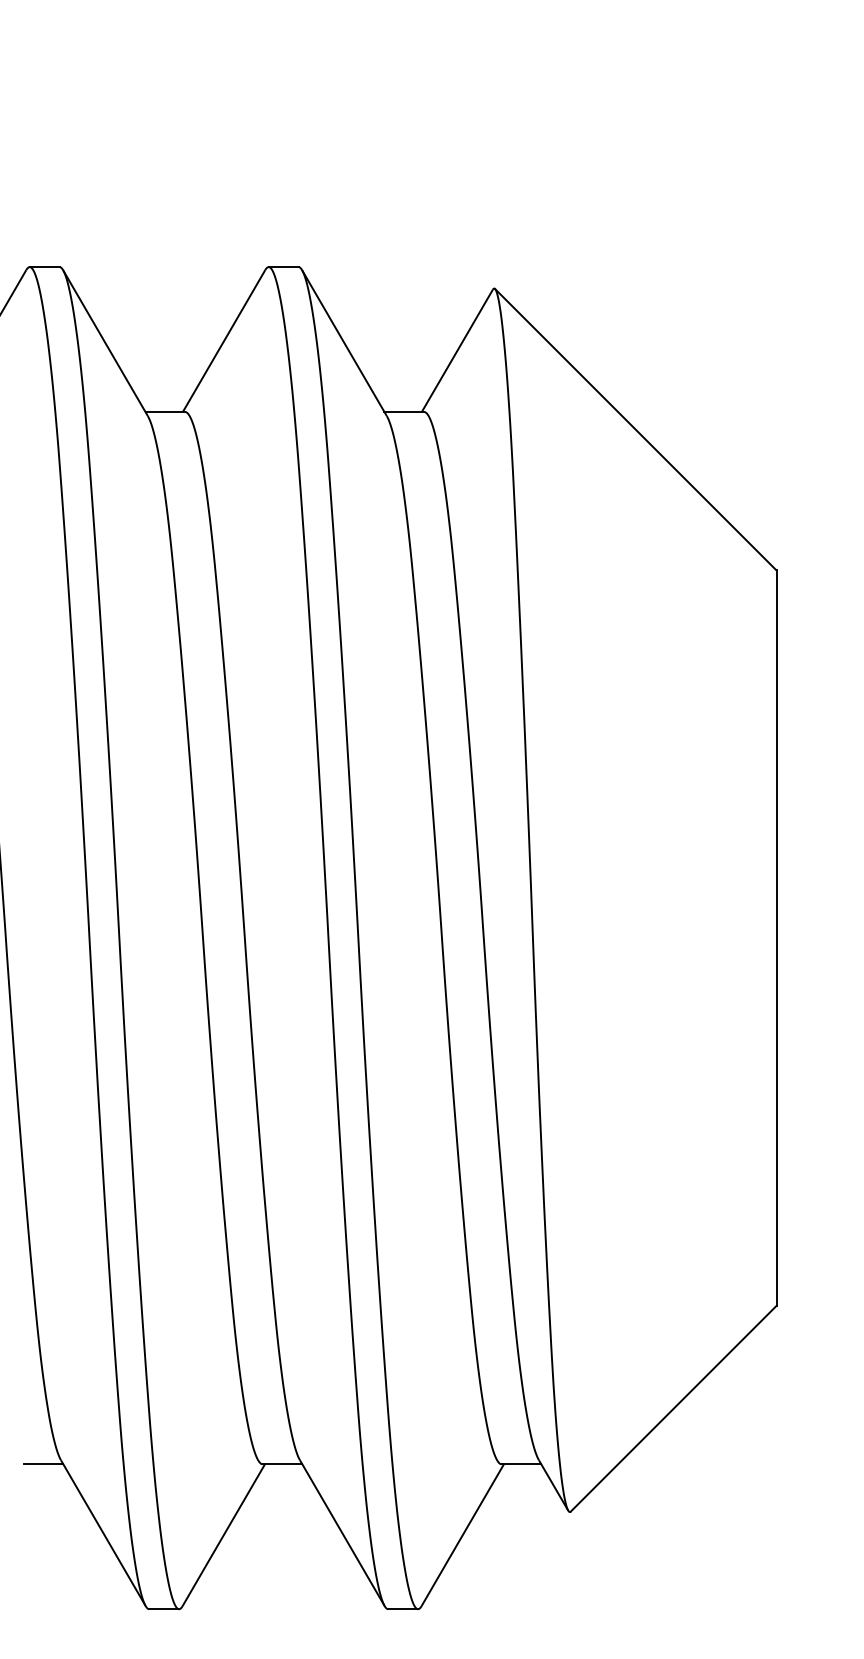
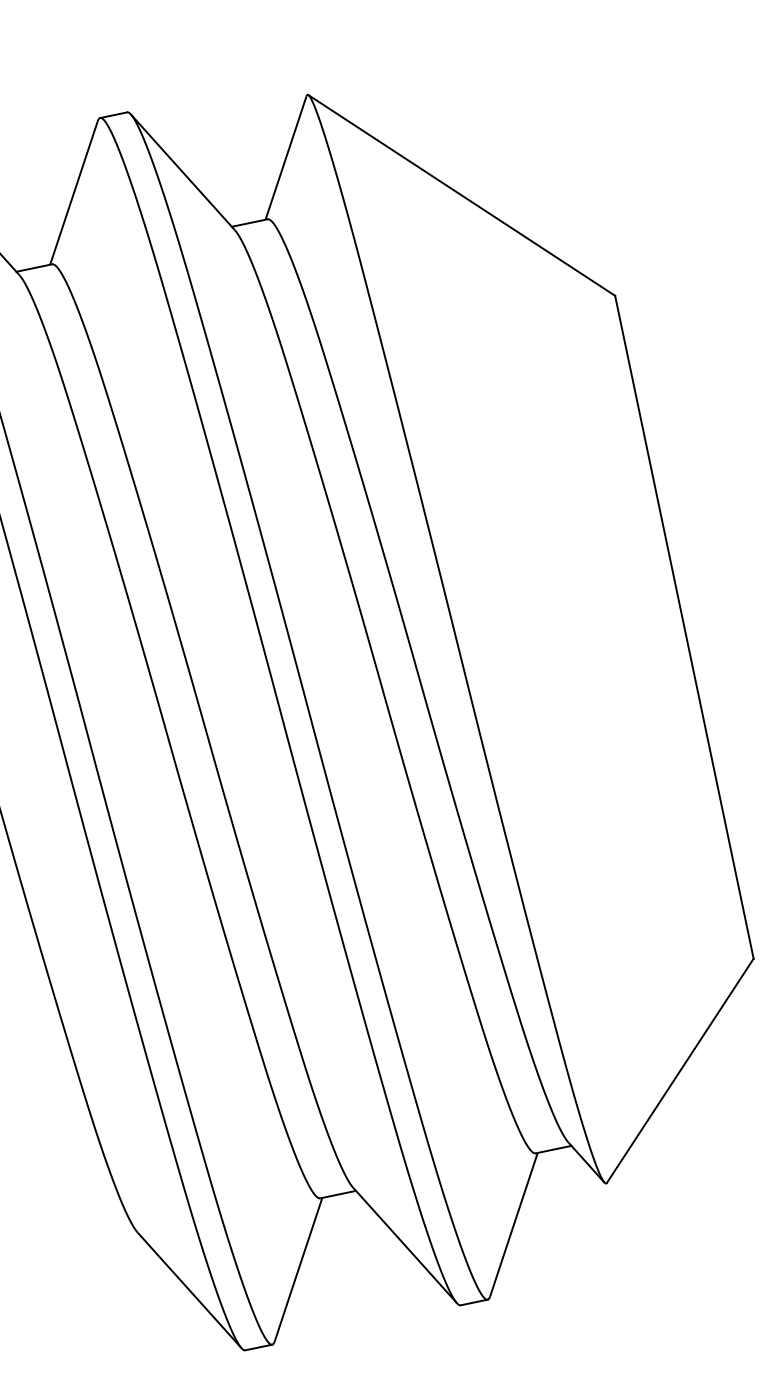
line: (43, 1464) -> (122, 1239), removed

